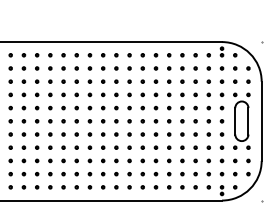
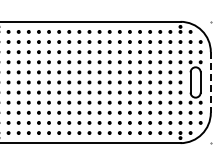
line: (261, 121) -> (210, 82), solid -> dashed

